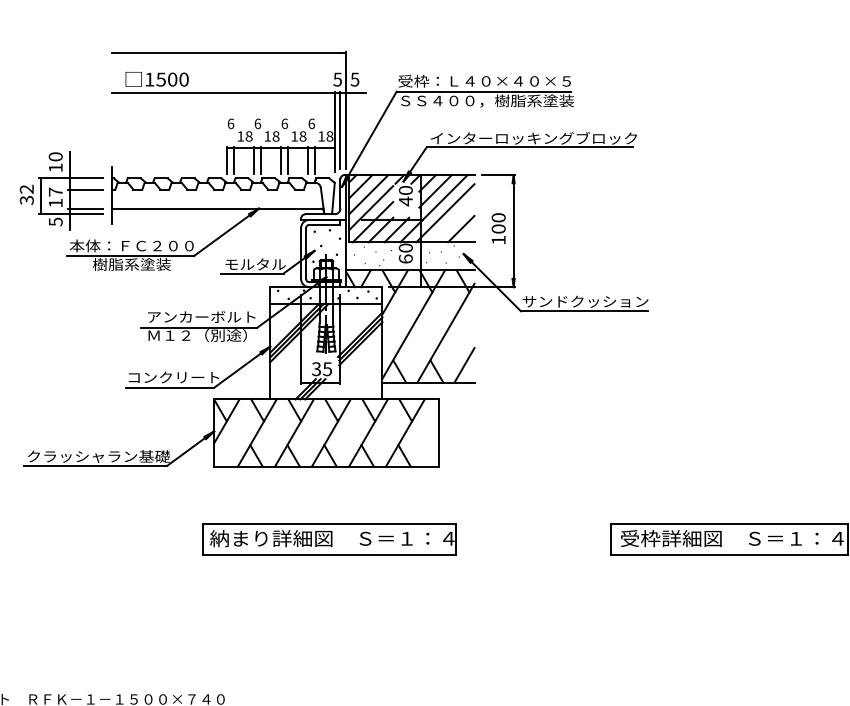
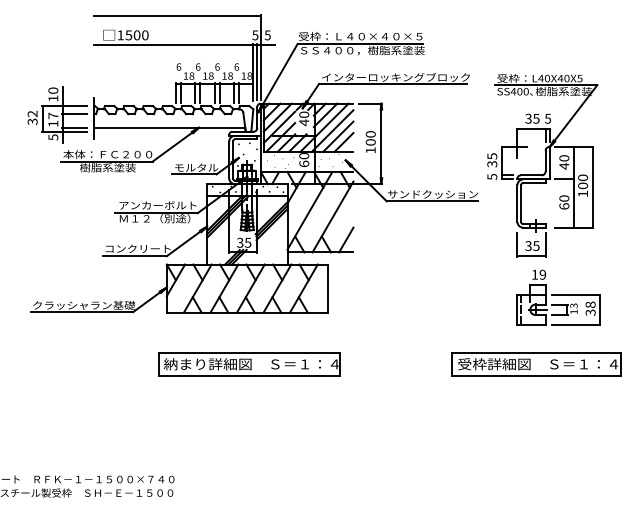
line: (453, 220) -> (338, 136), added
part: (738, 261) -> (542, 165), added
part: (760, 445) -> (558, 297), added

